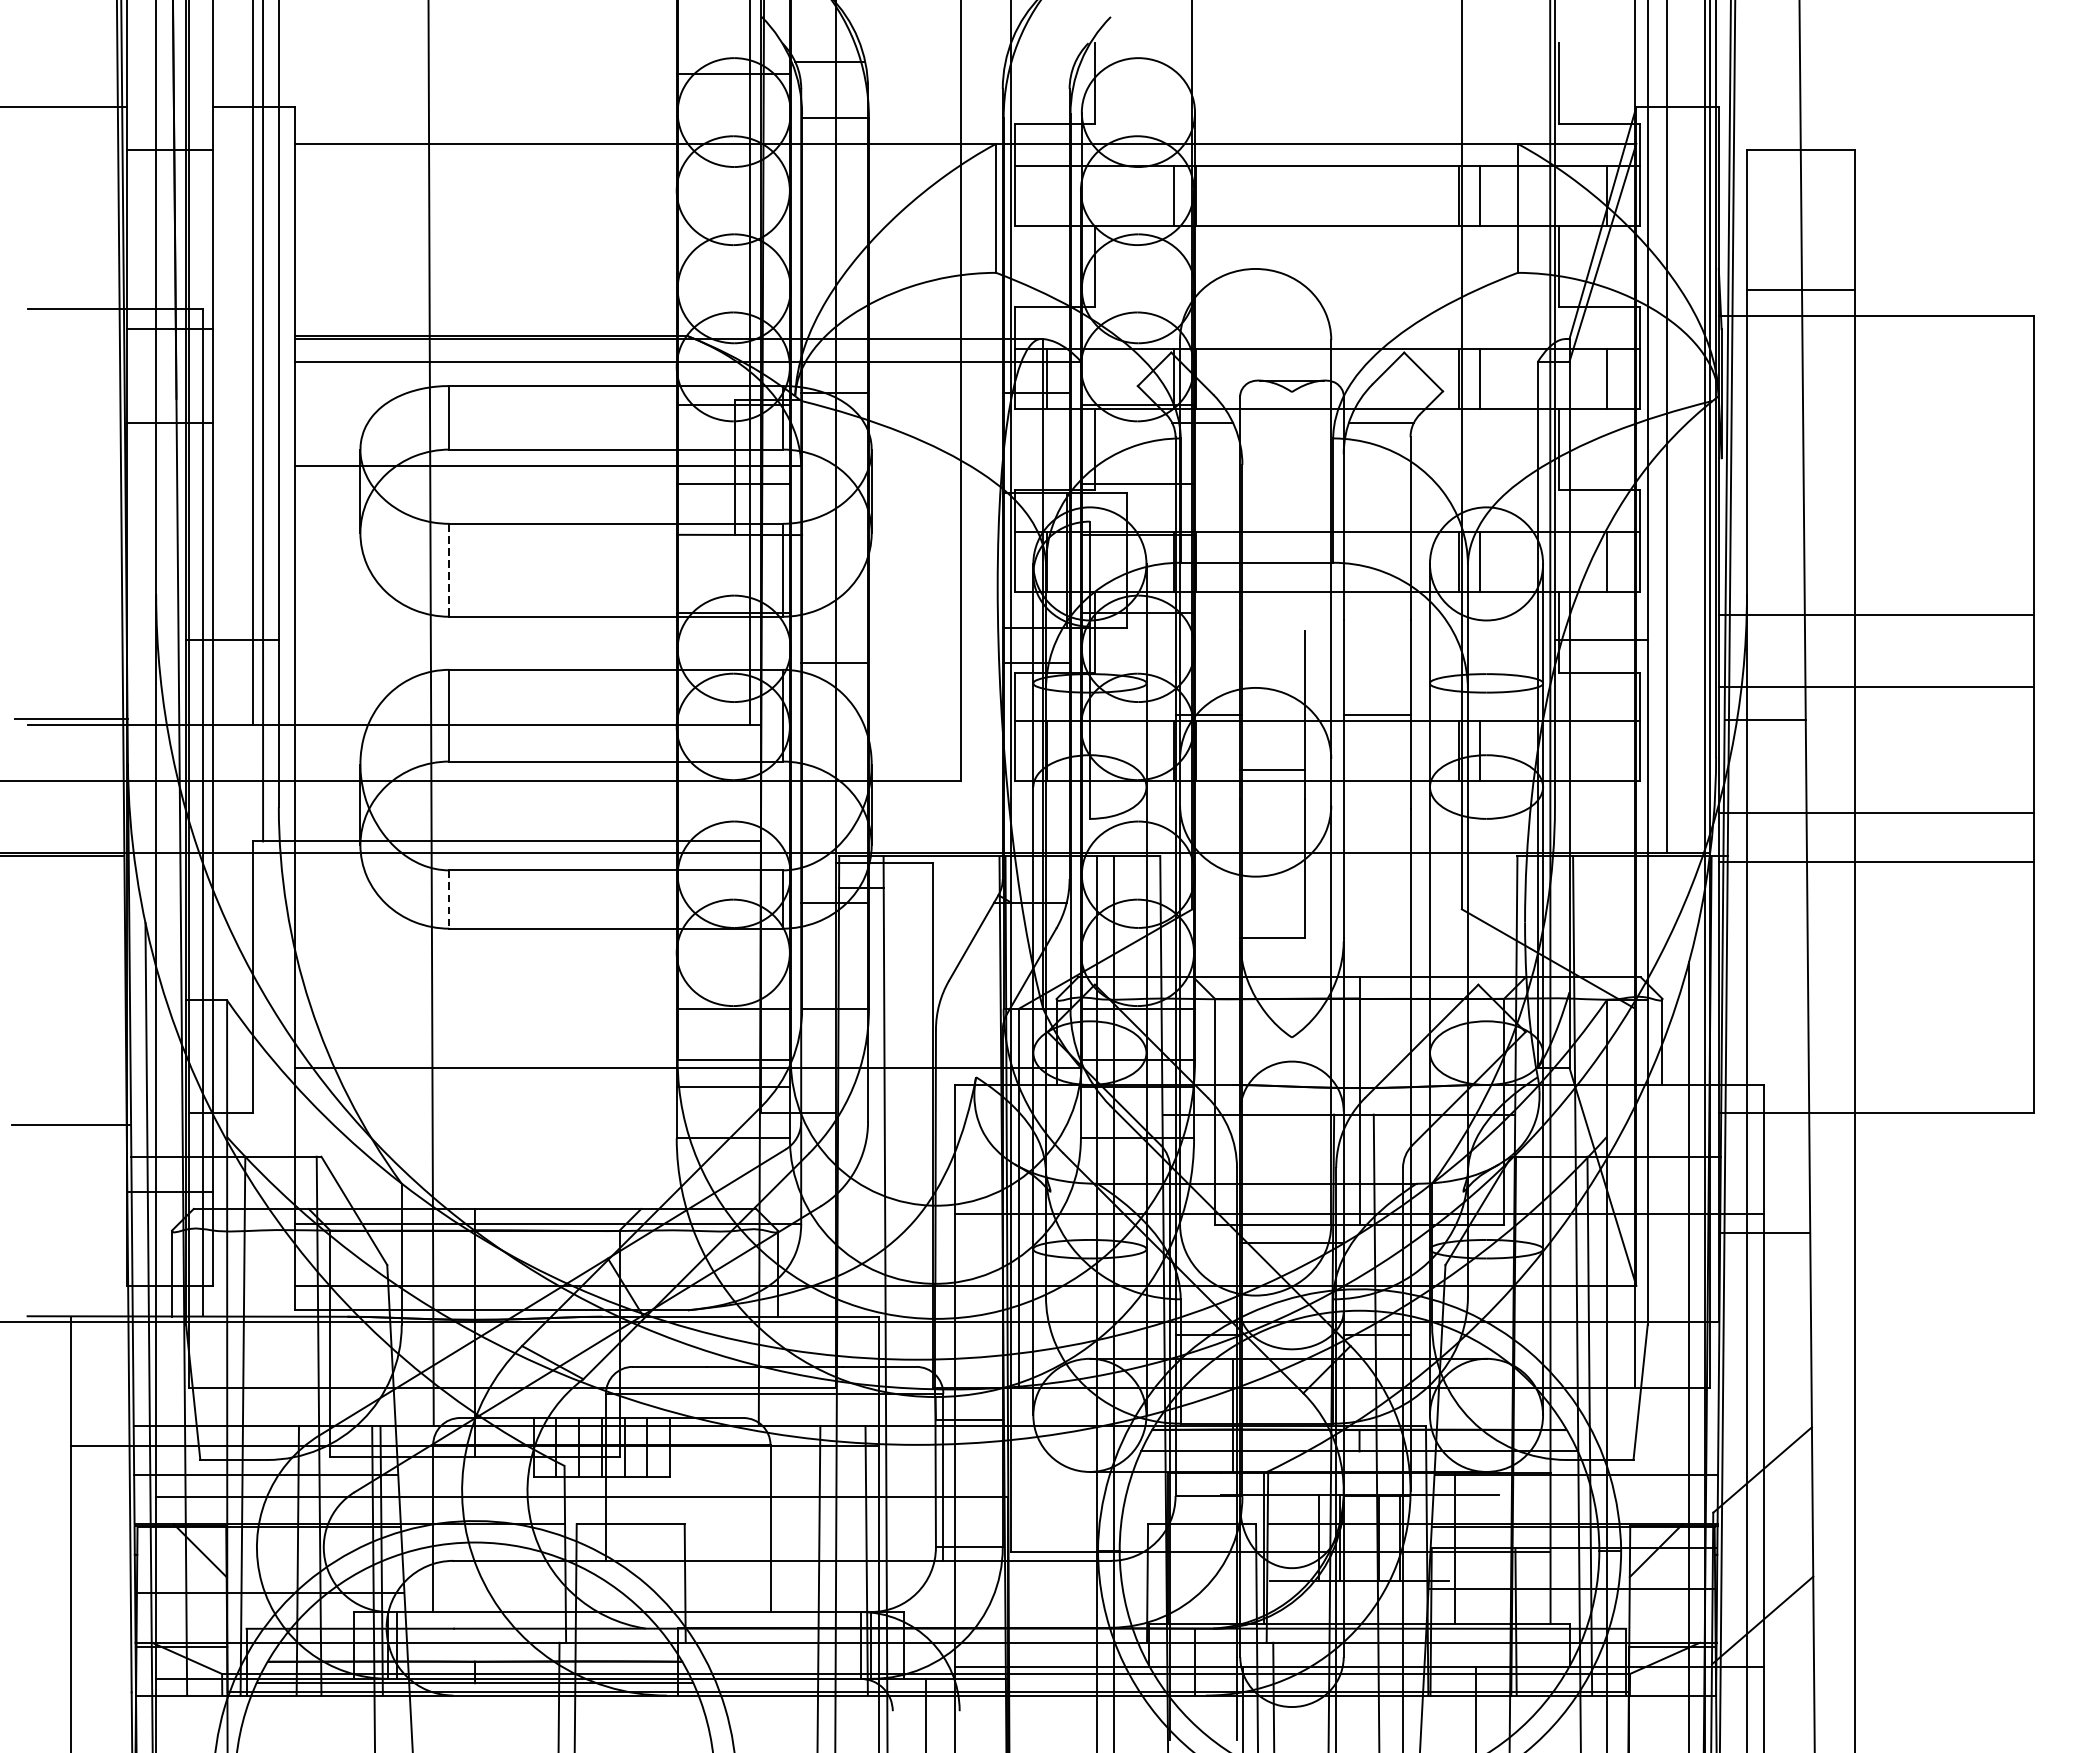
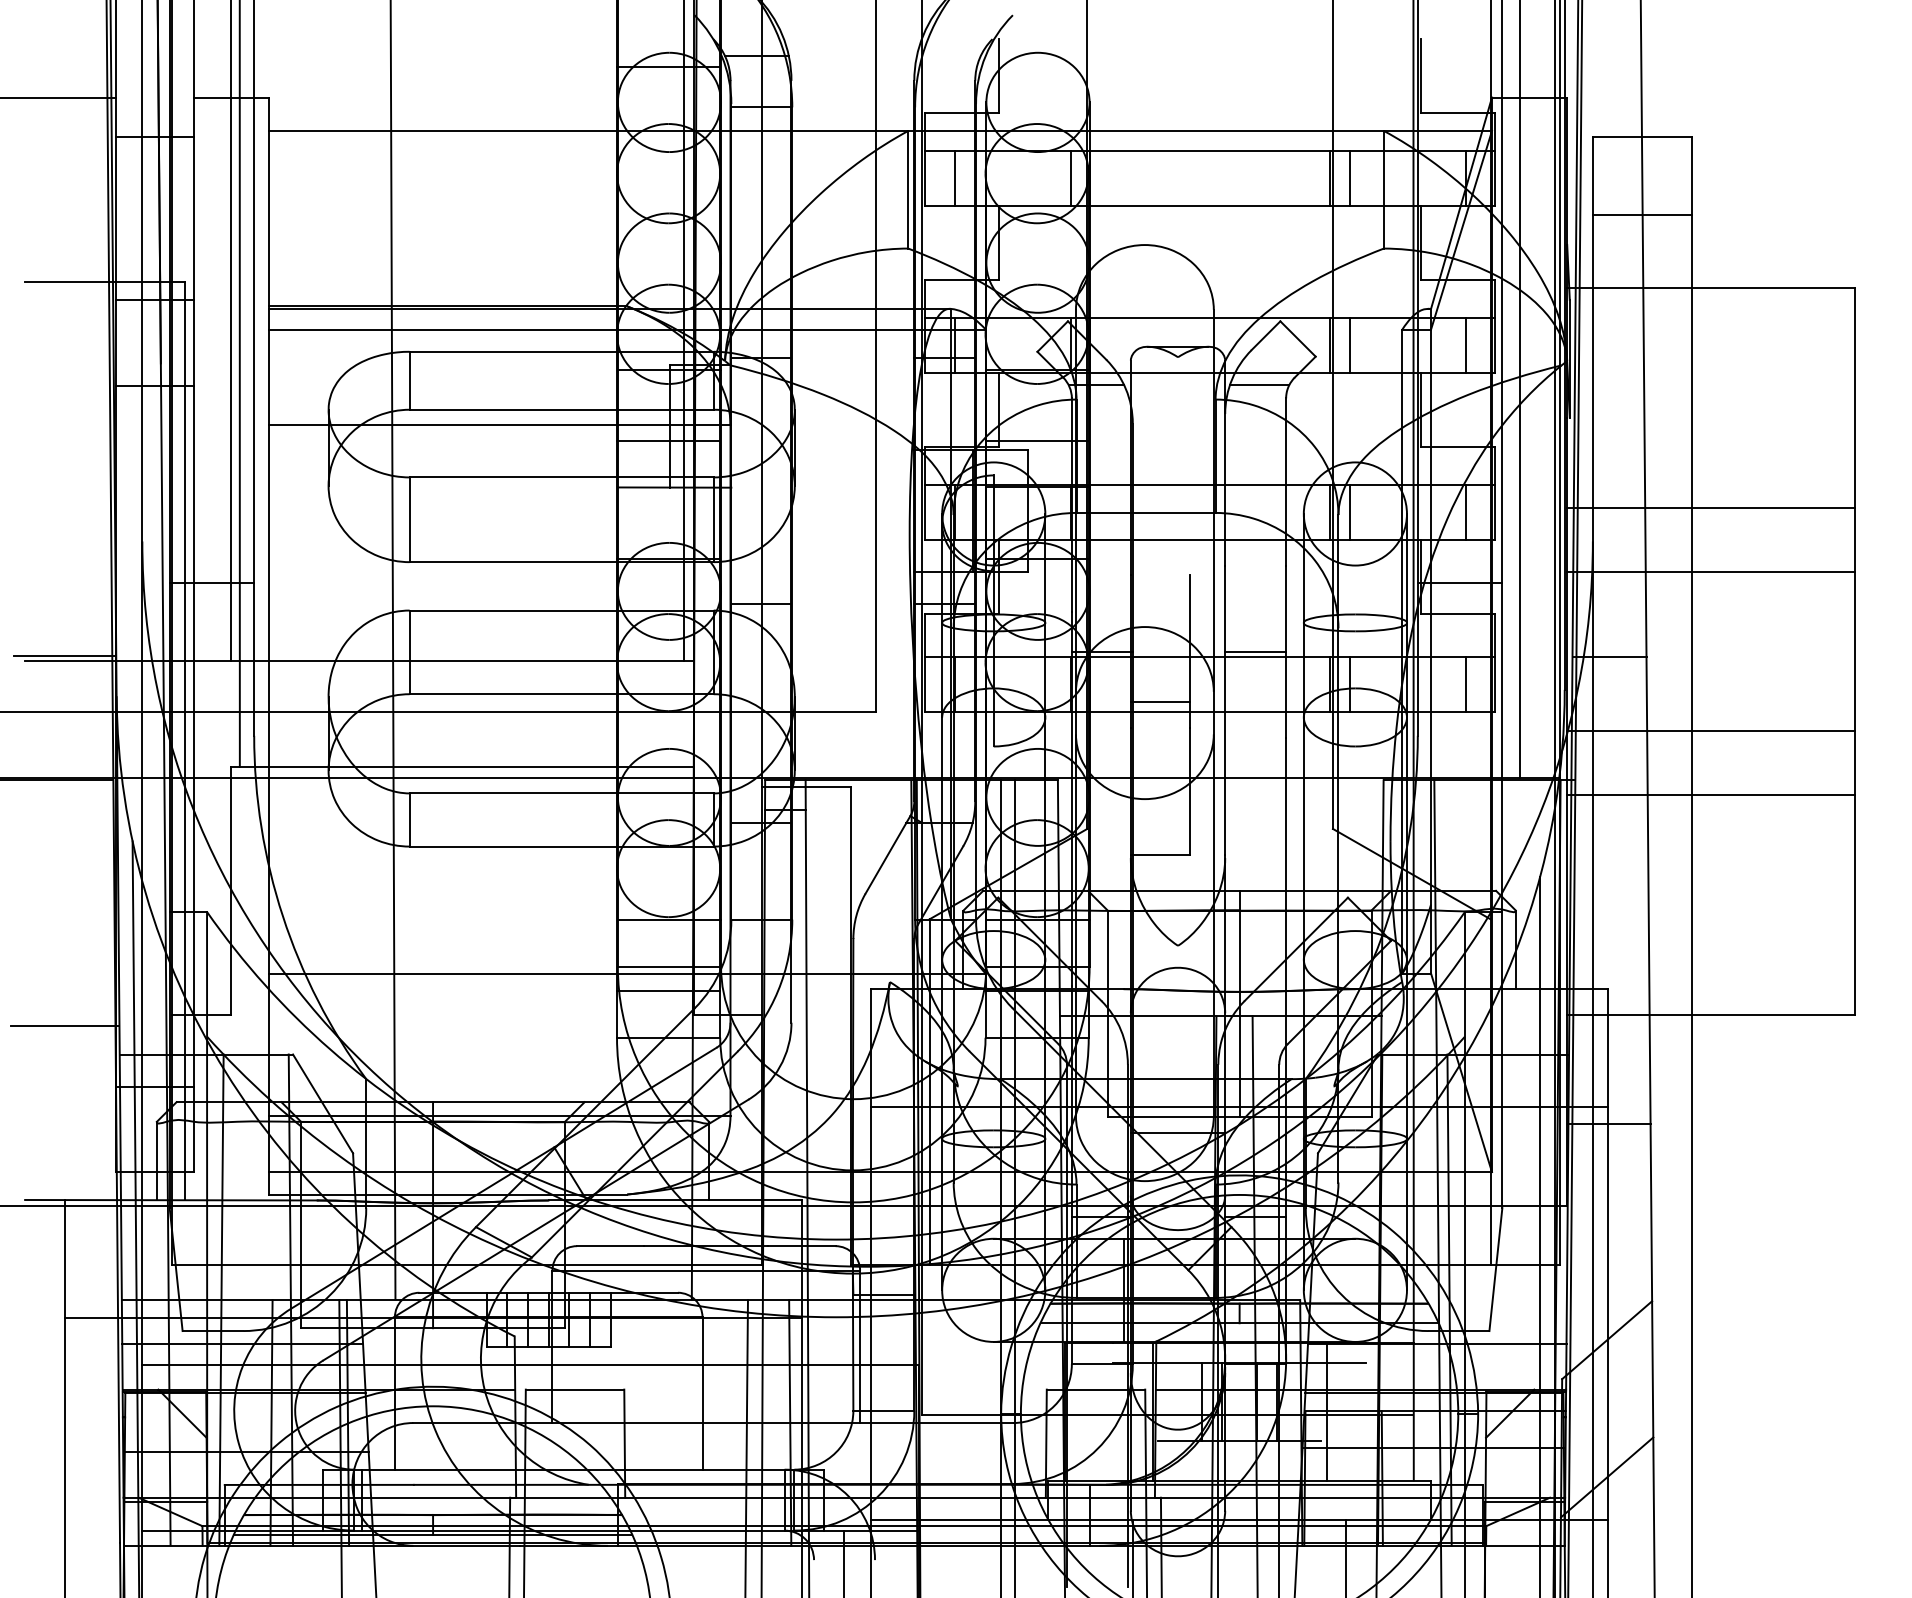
line: (1046, 194) -> (954, 177), added
line: (1800, 290) -> (1641, 215), moved
line: (449, 571) -> (409, 520), dashed -> solid
line: (1875, 614) -> (1710, 508), moved
line: (1875, 686) -> (1710, 571), moved
line: (1607, 750) -> (1465, 684), added
line: (1875, 813) -> (1710, 795), moved
line: (1875, 862) -> (1710, 731), moved
line: (449, 900) -> (409, 820), dashed -> solid

